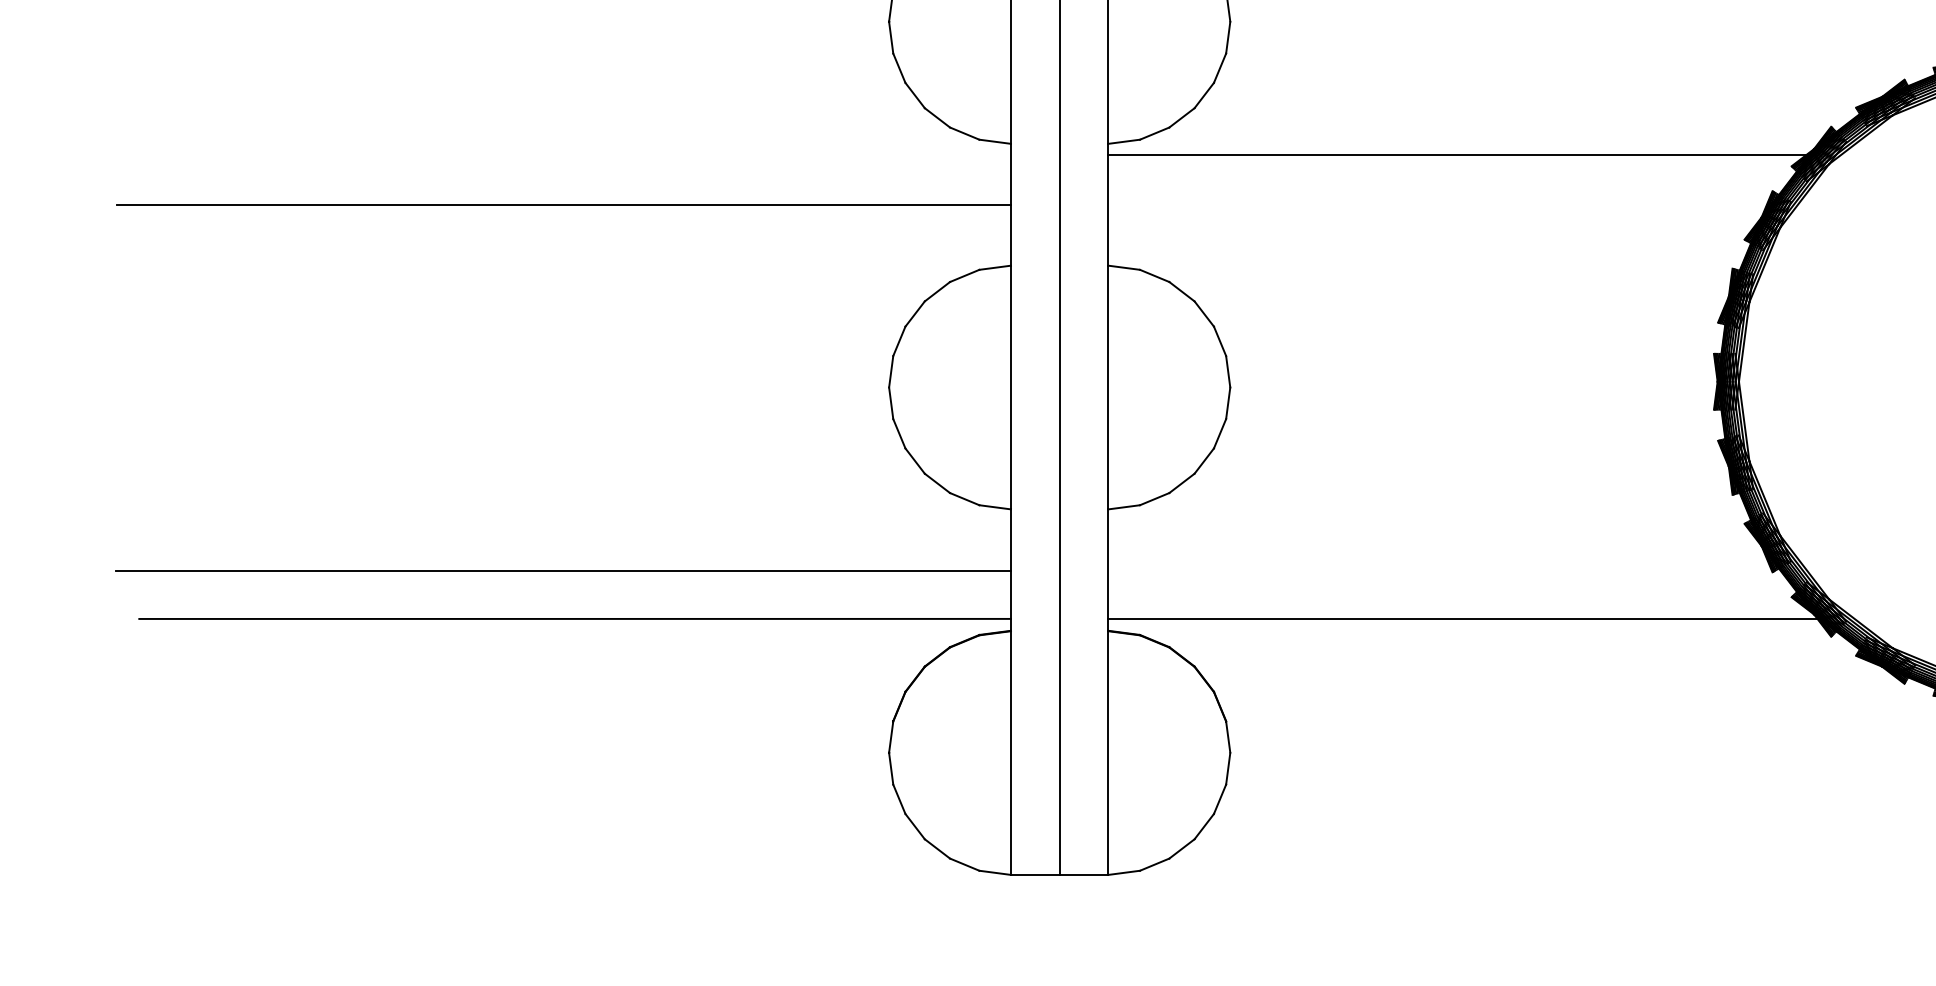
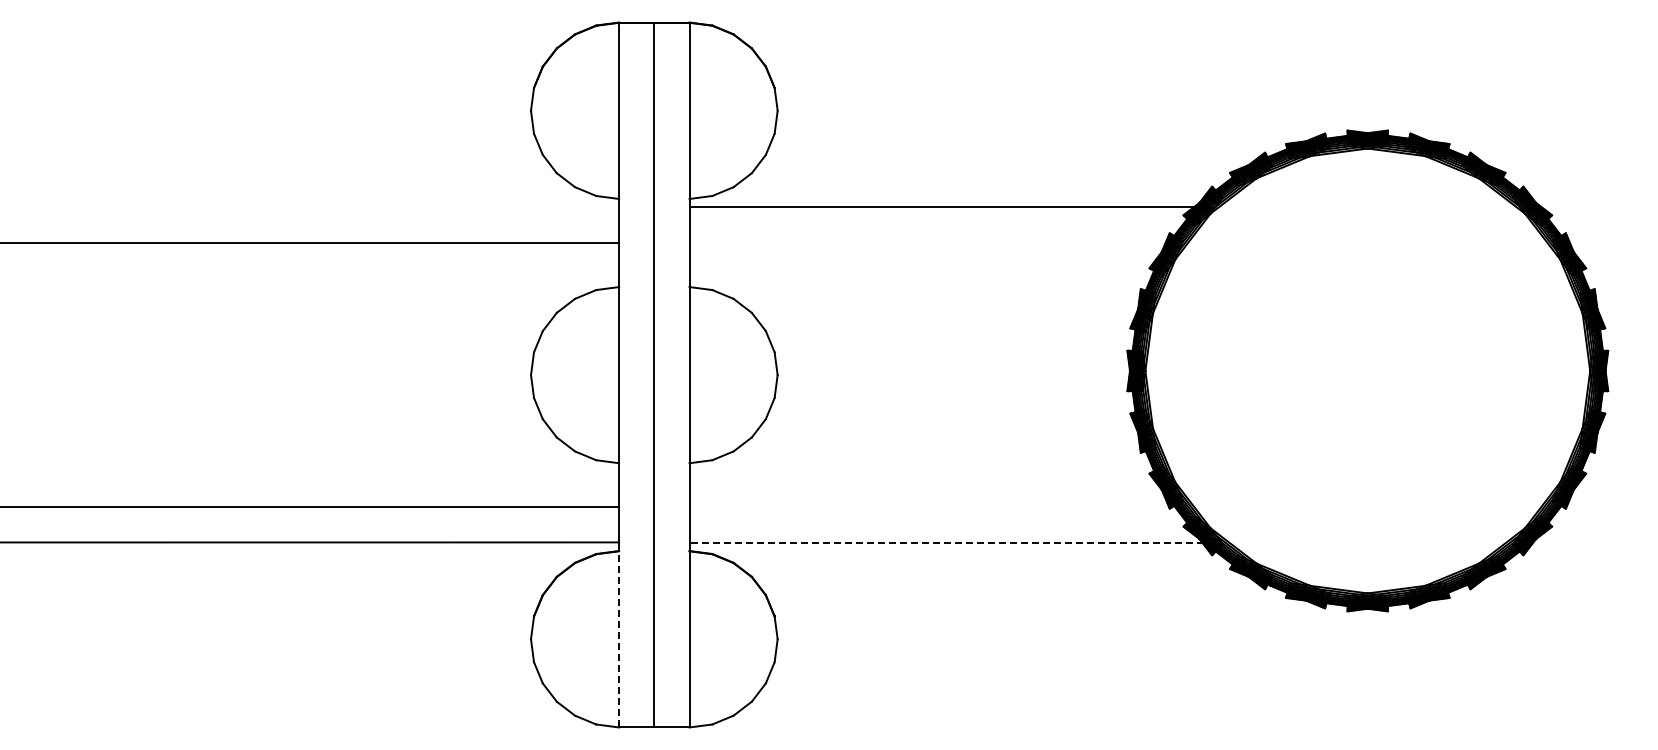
line: (1463, 619) -> (946, 542), solid -> dashed
line: (1011, 751) -> (619, 638), solid -> dashed

